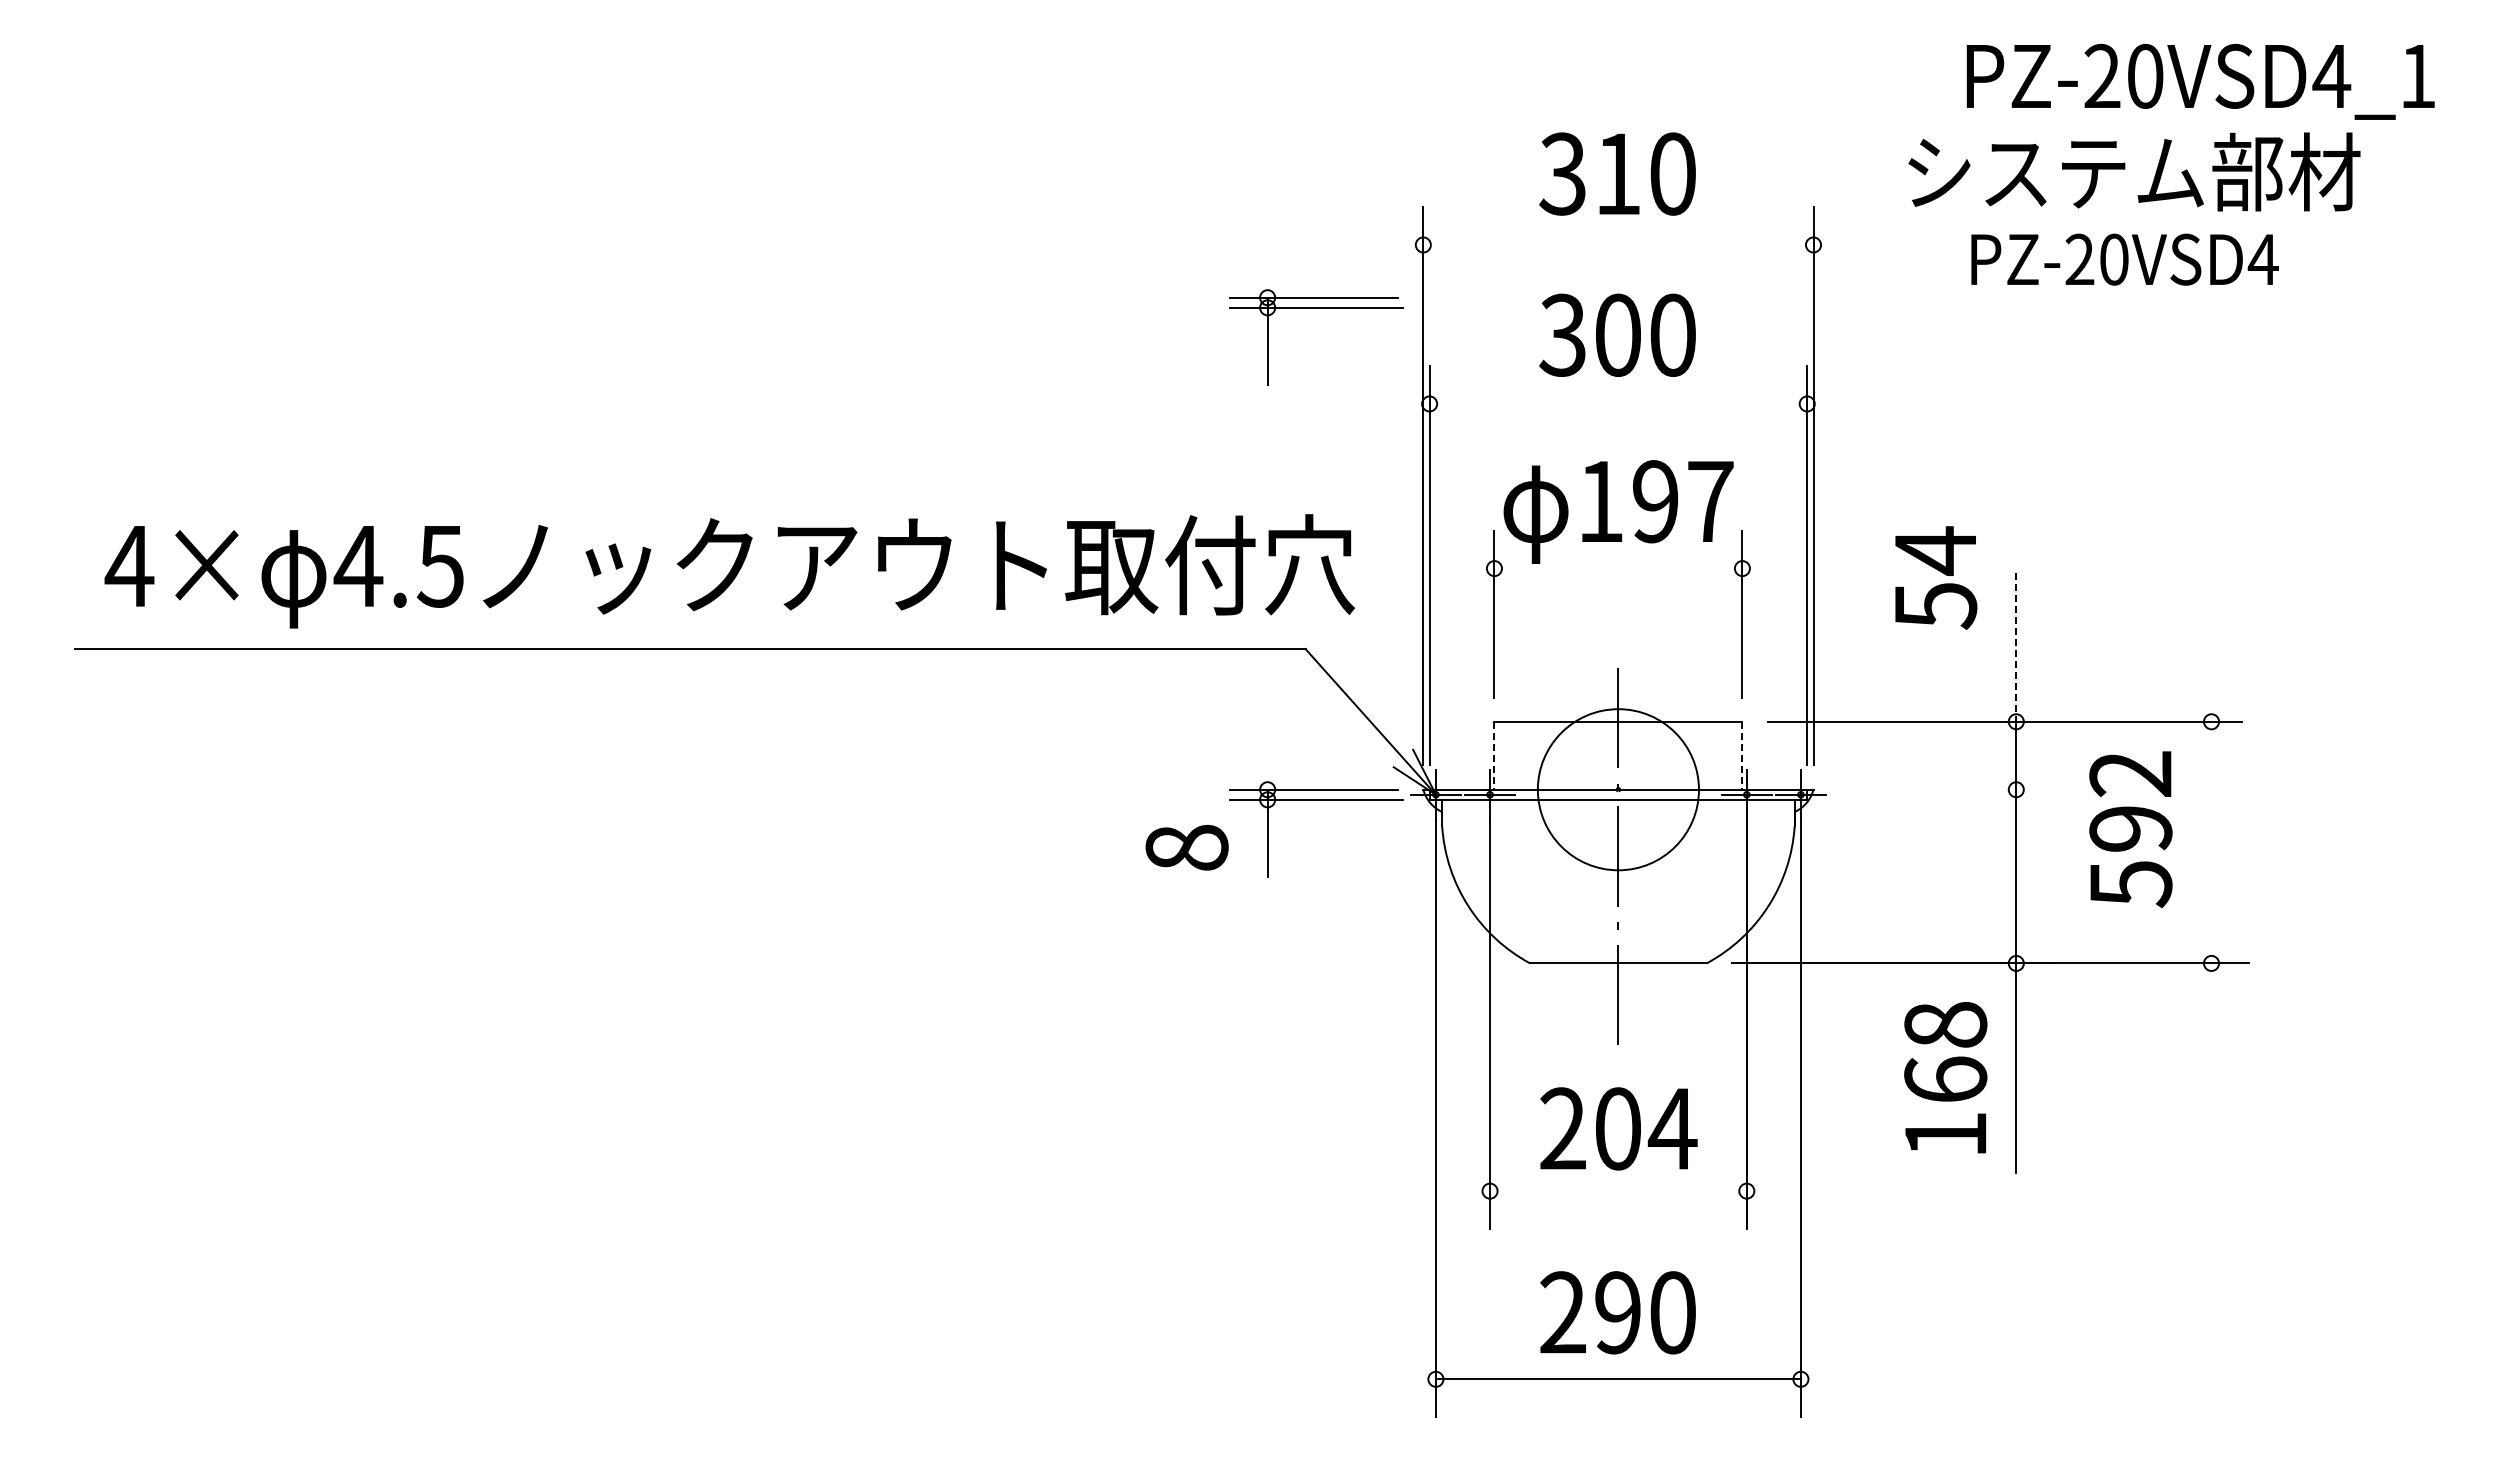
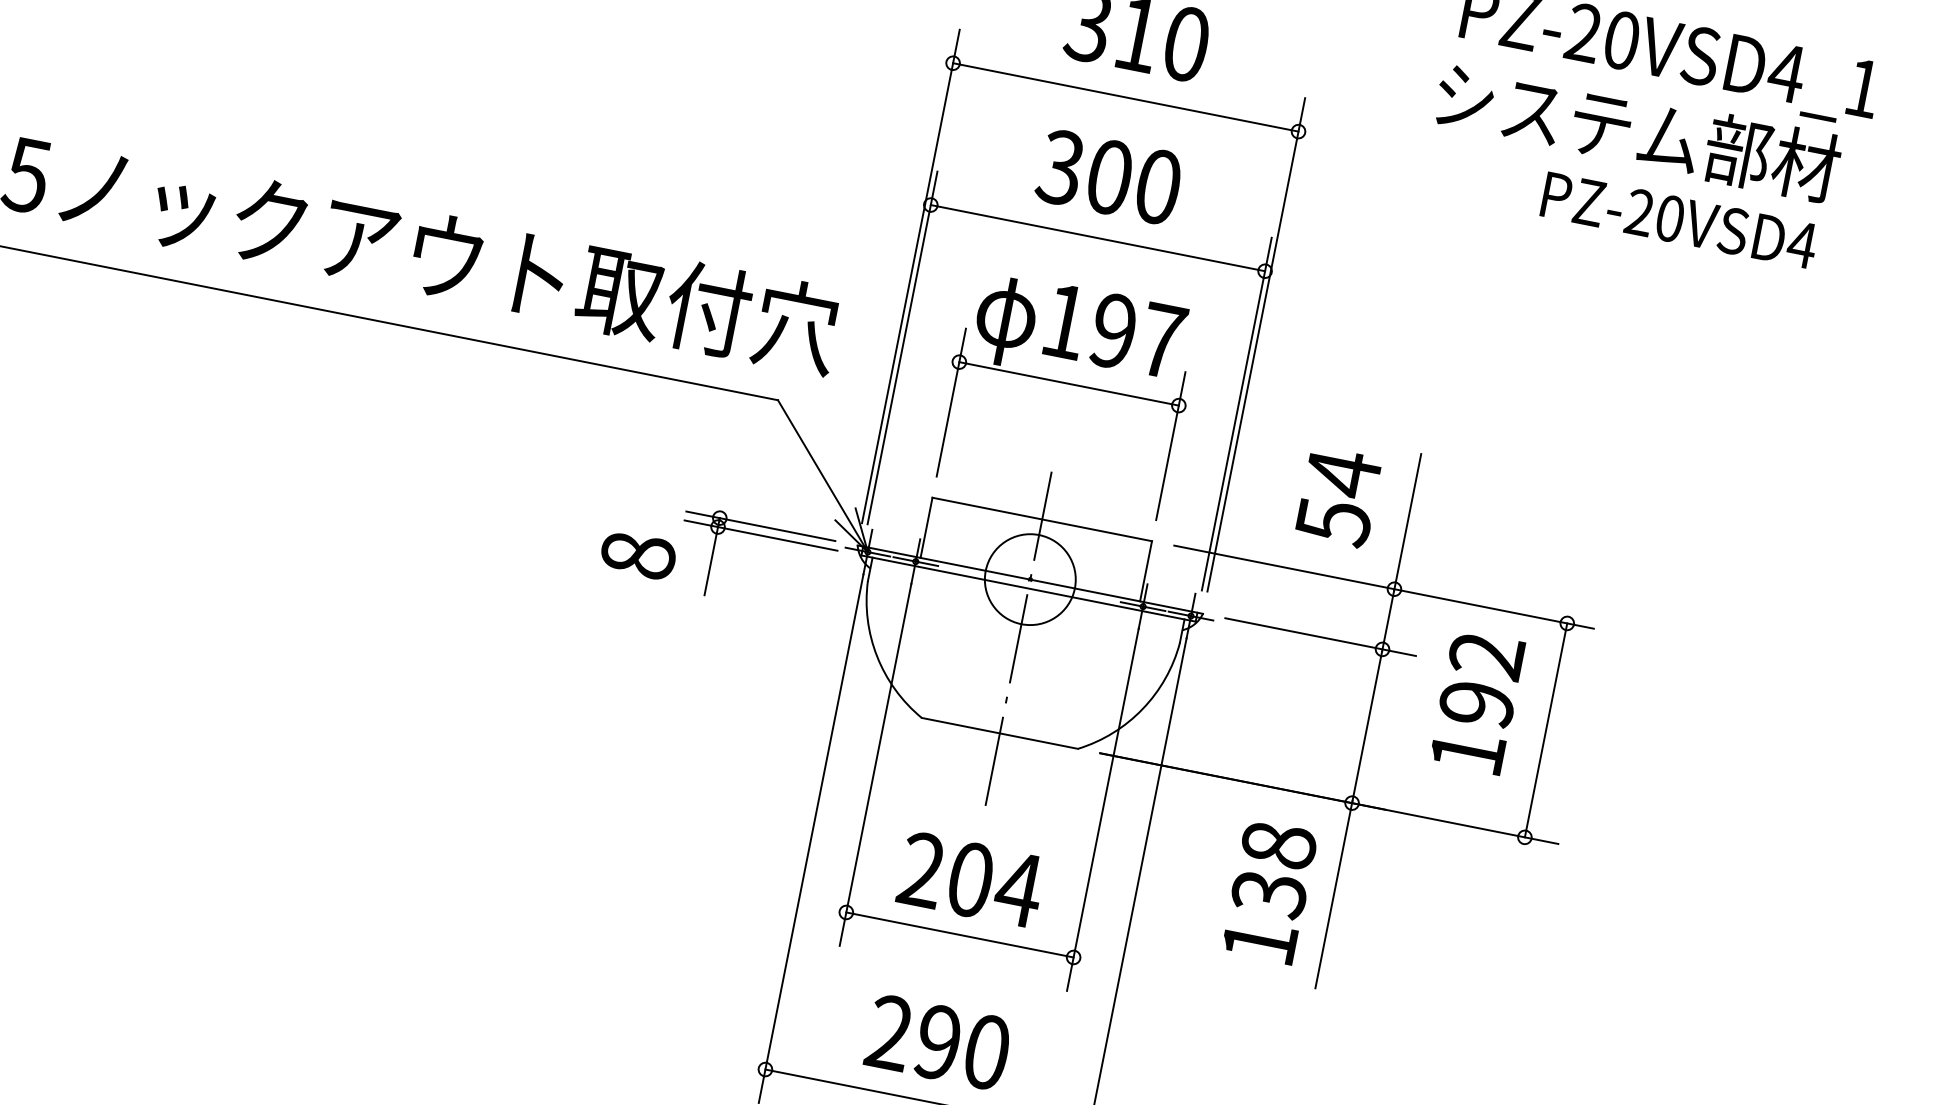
text: (2134, 171) -> (1638, 131), moved
line: (1618, 244) -> (1125, 96), added
text: (2124, 259) -> (1679, 220), moved
part: (1316, 308) -> (847, 100), removed
line: (1618, 403) -> (1098, 237), added
line: (1618, 568) -> (1069, 383), added
text: (1936, 577) -> (1339, 497), moved
line: (2016, 646) -> (1407, 522), dashed -> solid
line: (1494, 755) -> (926, 527), dashed -> solid
line: (1742, 755) -> (1146, 571), dashed -> solid
circle: (1618, 789) -> (1030, 579), size x0.62
line: (1946, 789) -> (1320, 636), added
line: (2211, 842) -> (1546, 730), added
text: (2131, 884) -> (1467, 753), 592 -> 192
text: (1945, 1080) -> (1268, 894), 168 -> 138
line: (1618, 1191) -> (959, 935), added

